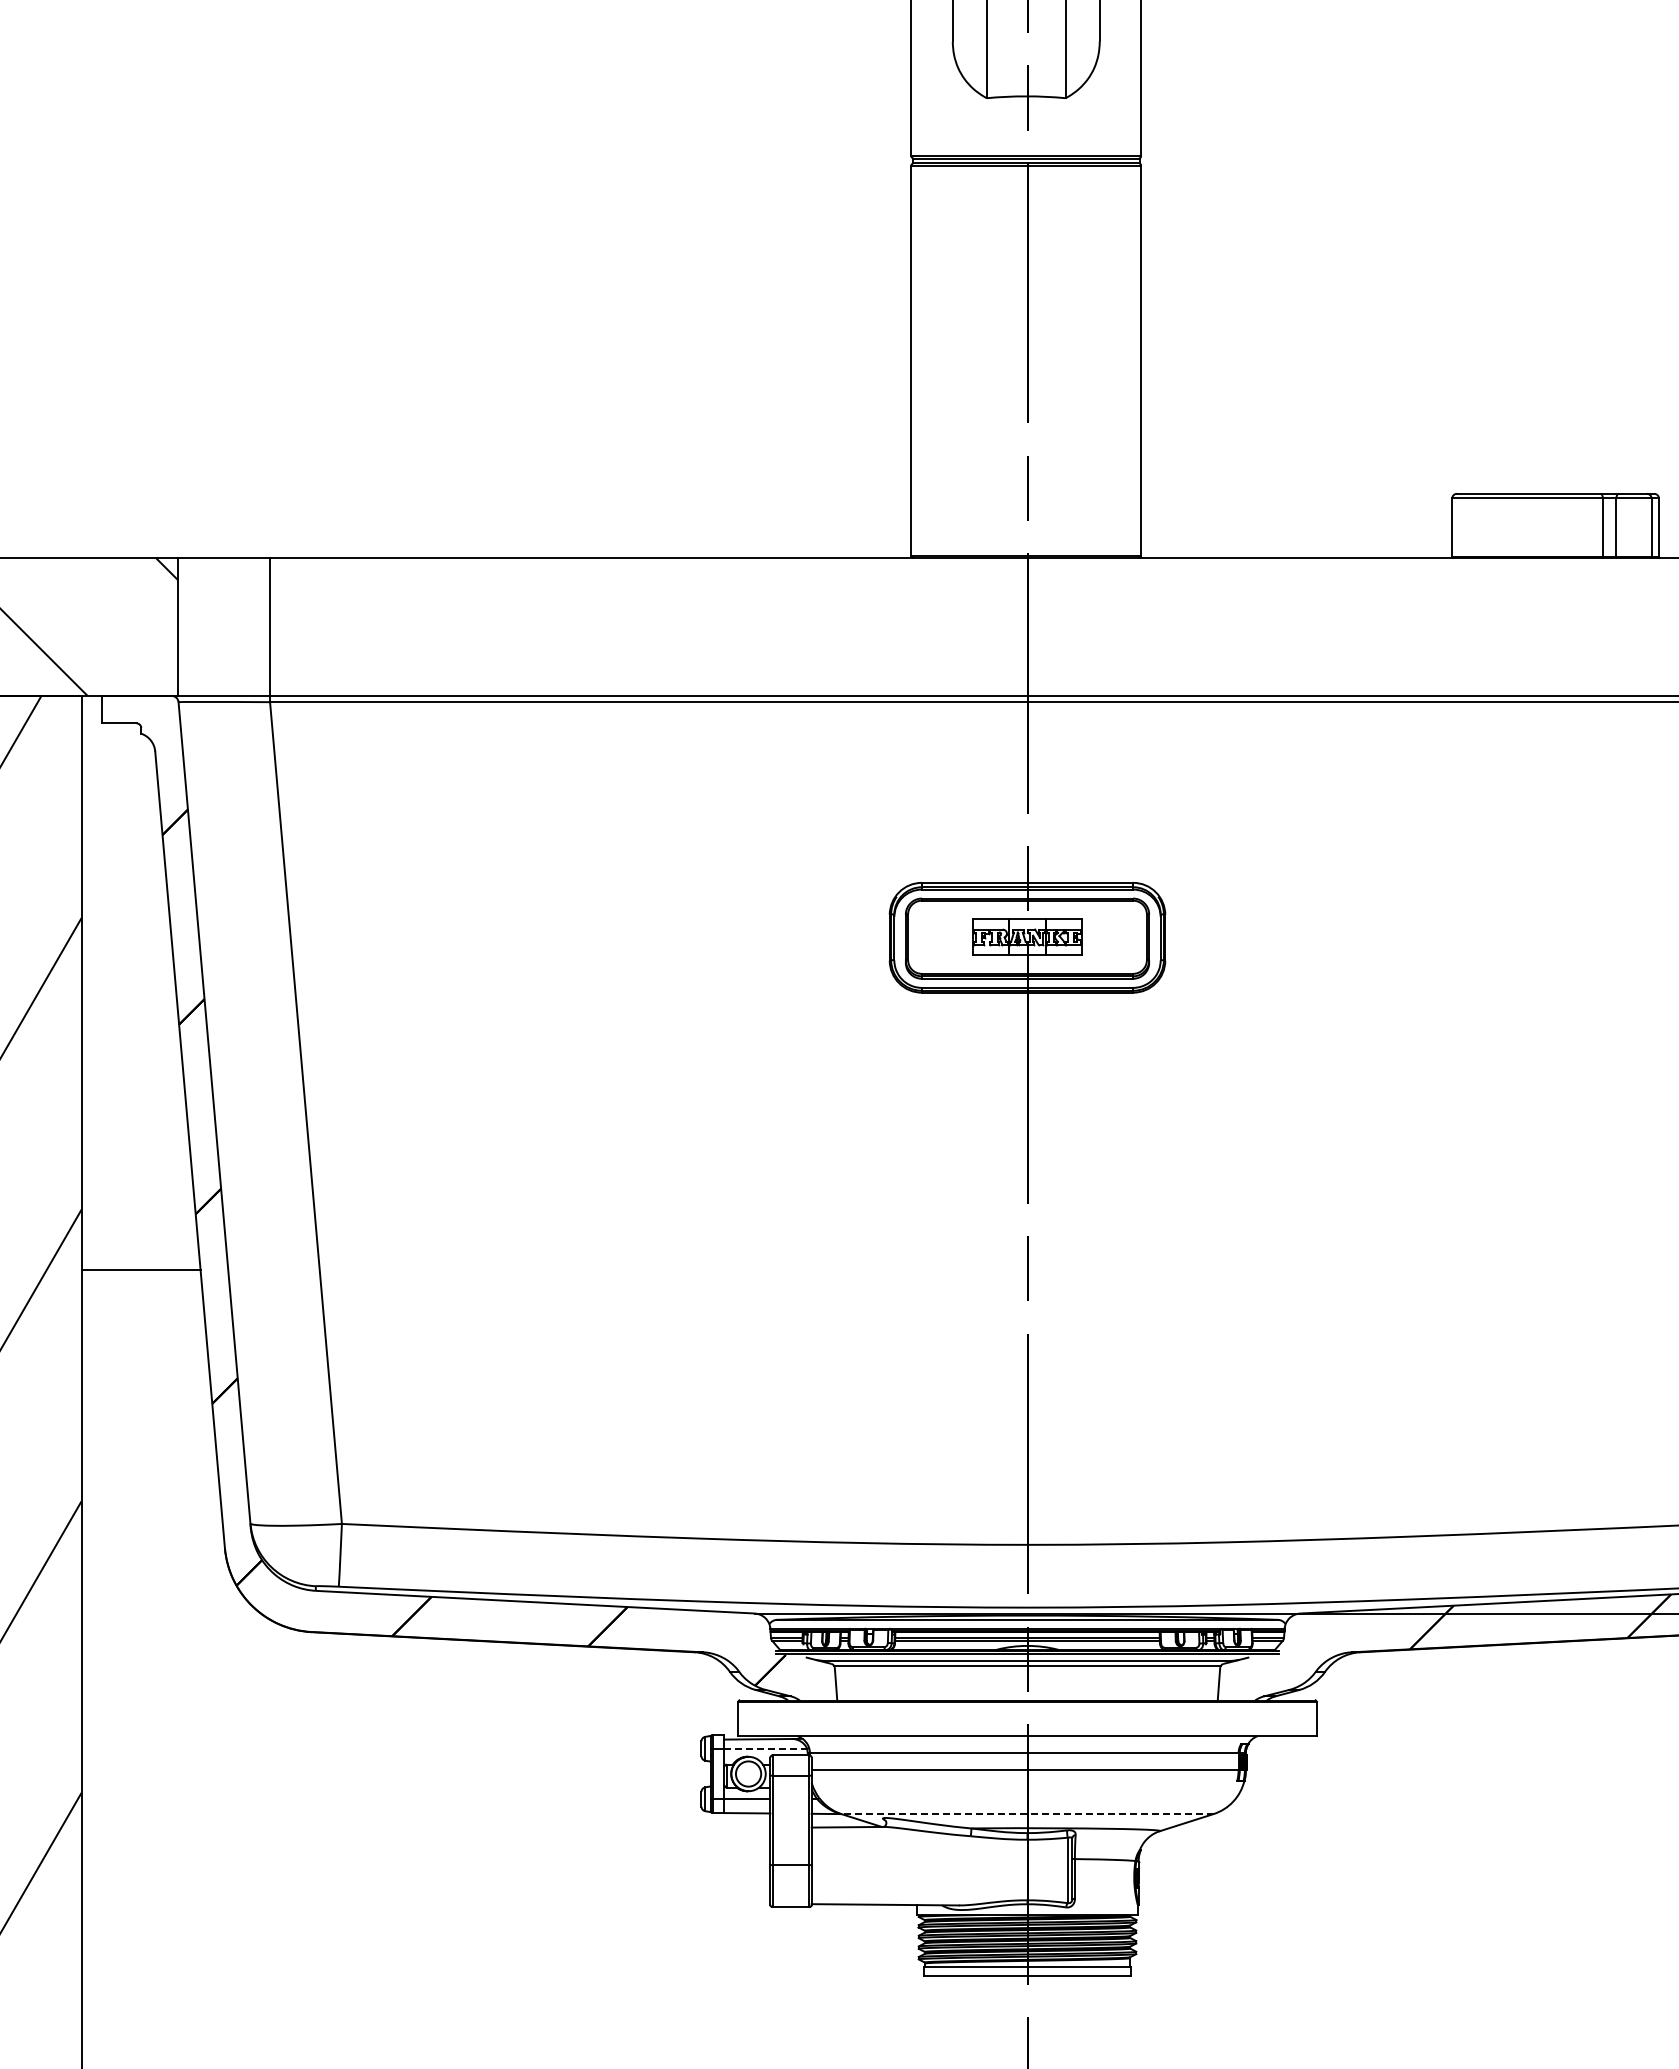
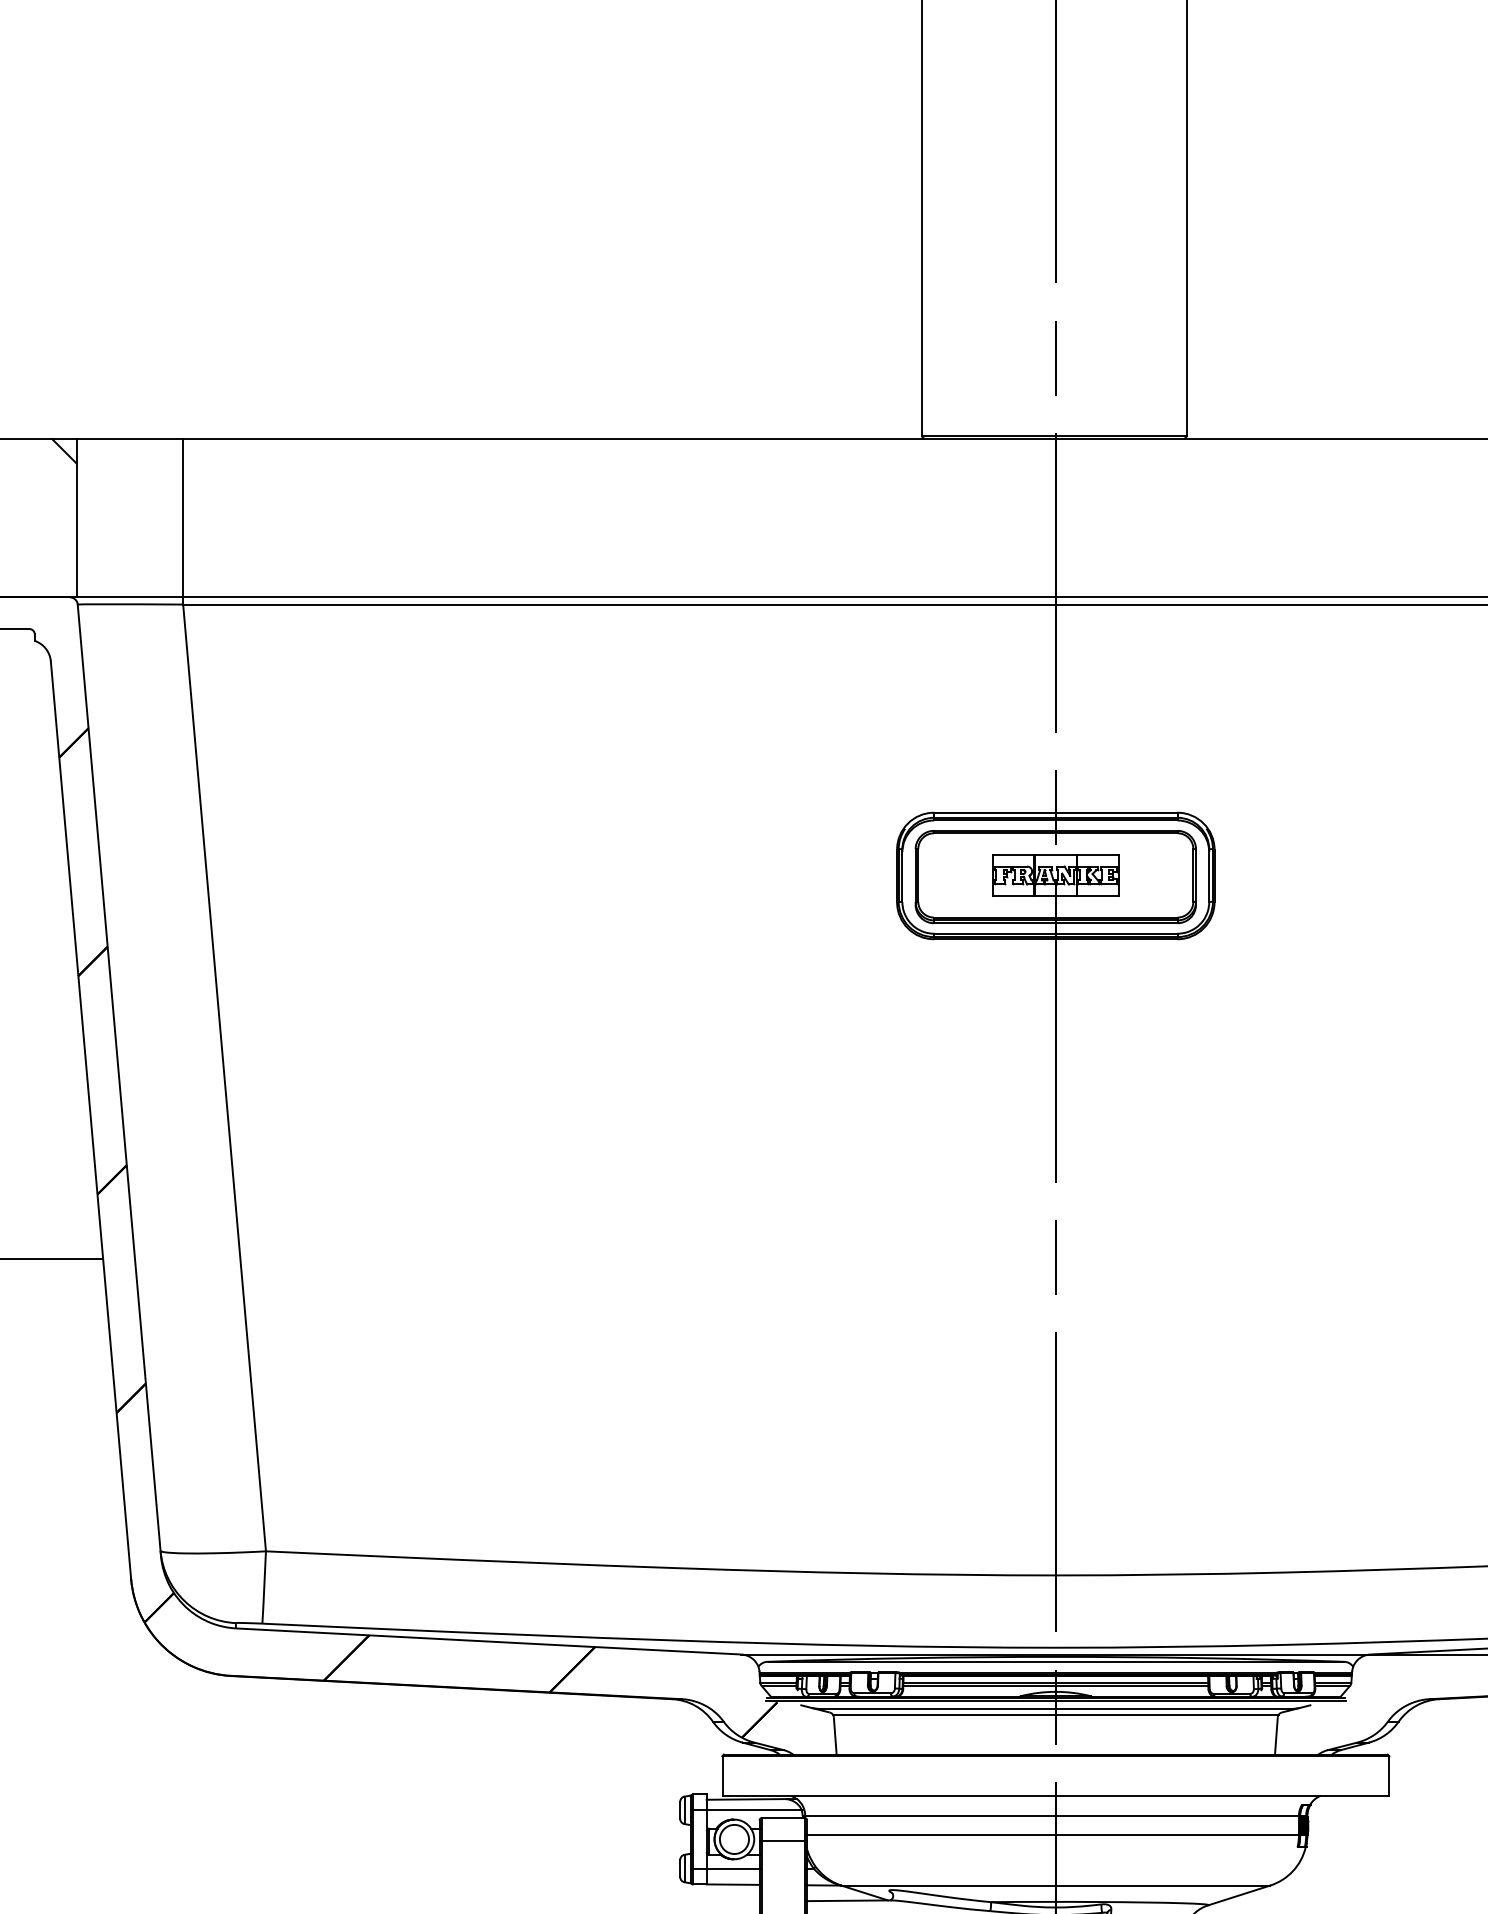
line: (766, 1748) -> (755, 1810), dashed -> solid
line: (1027, 1814) -> (1055, 1886), dashed -> solid

